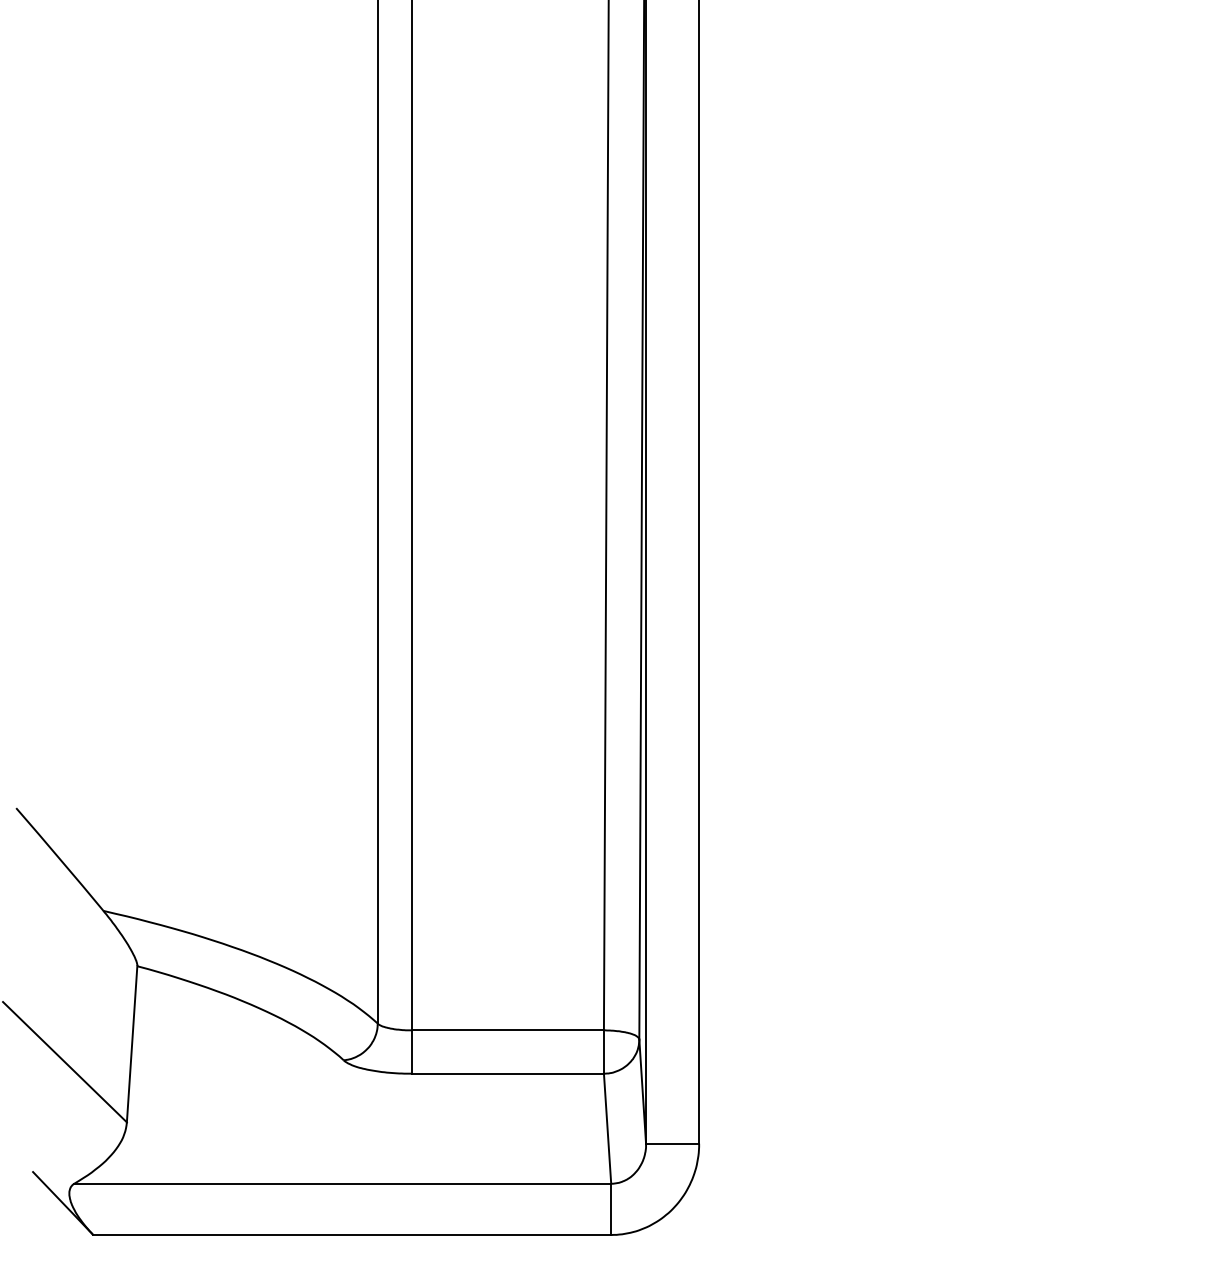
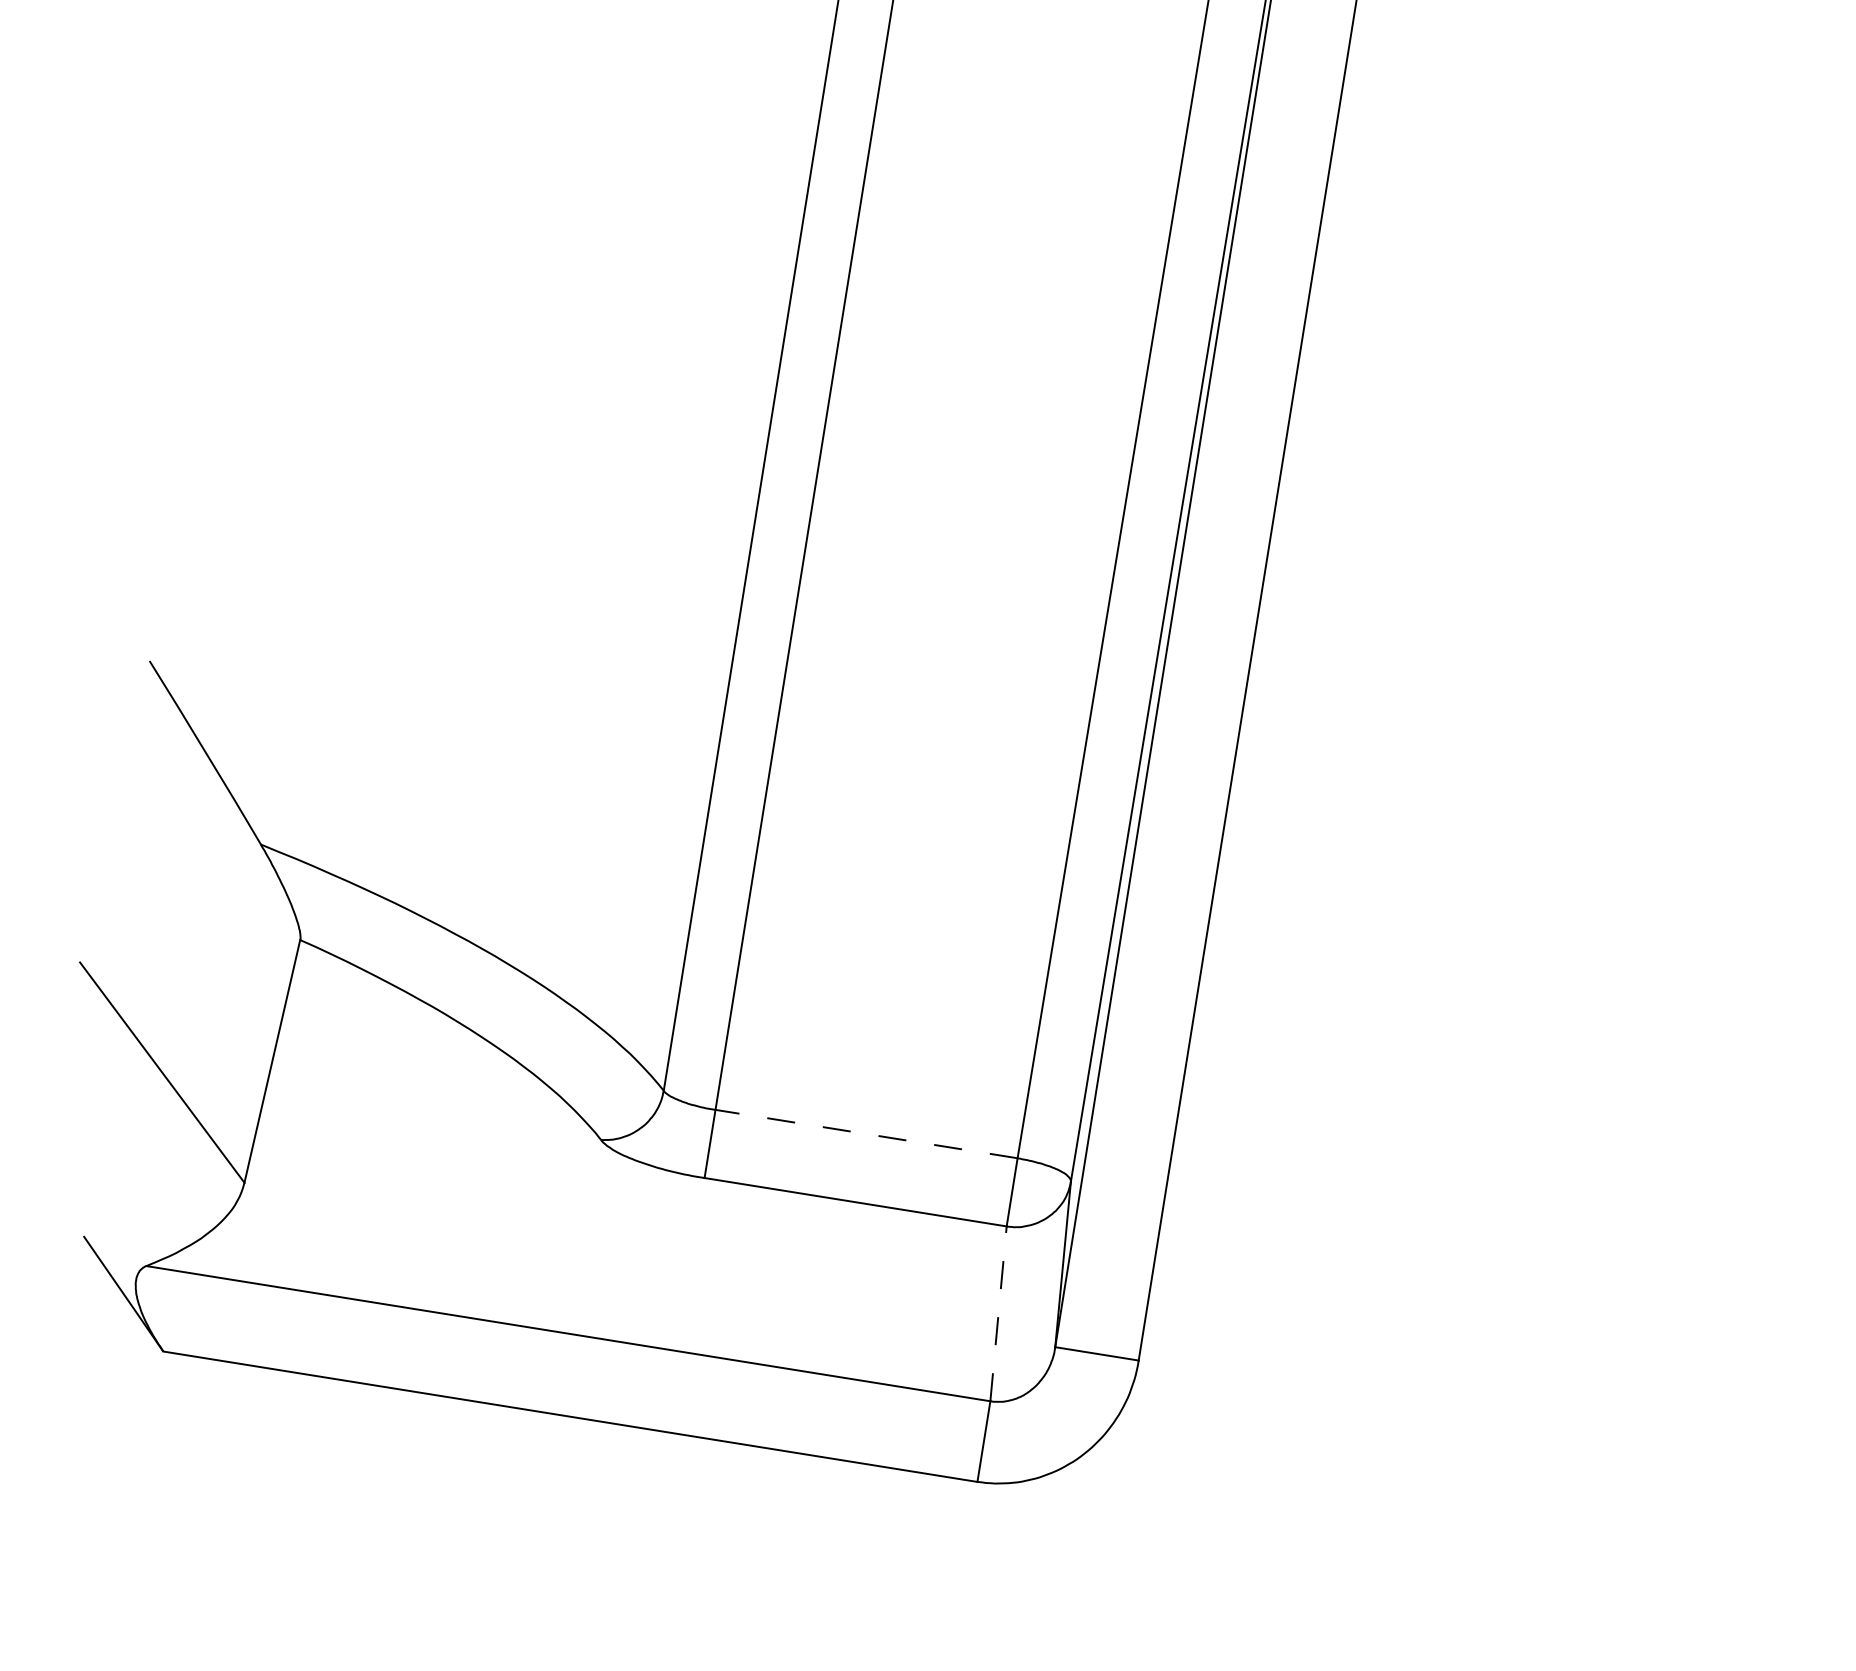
line: (507, 1030) -> (865, 1134), solid -> dashed
line: (607, 1128) -> (998, 1313), solid -> dashed

